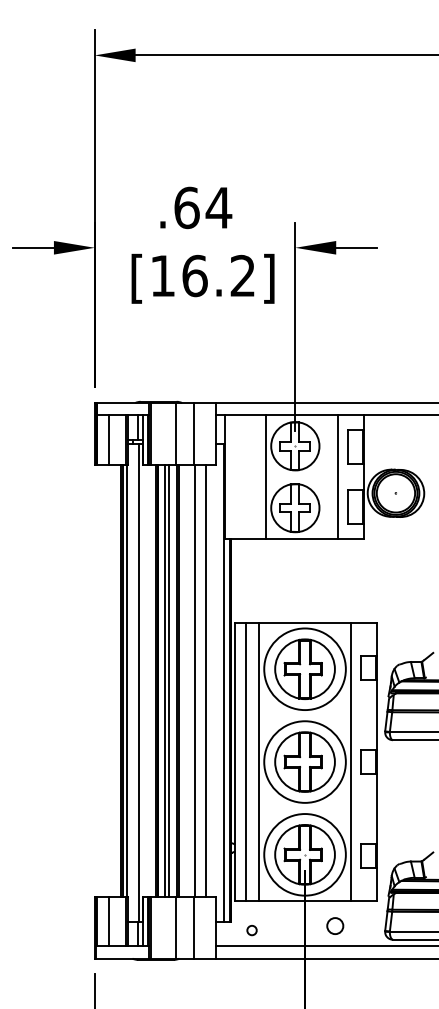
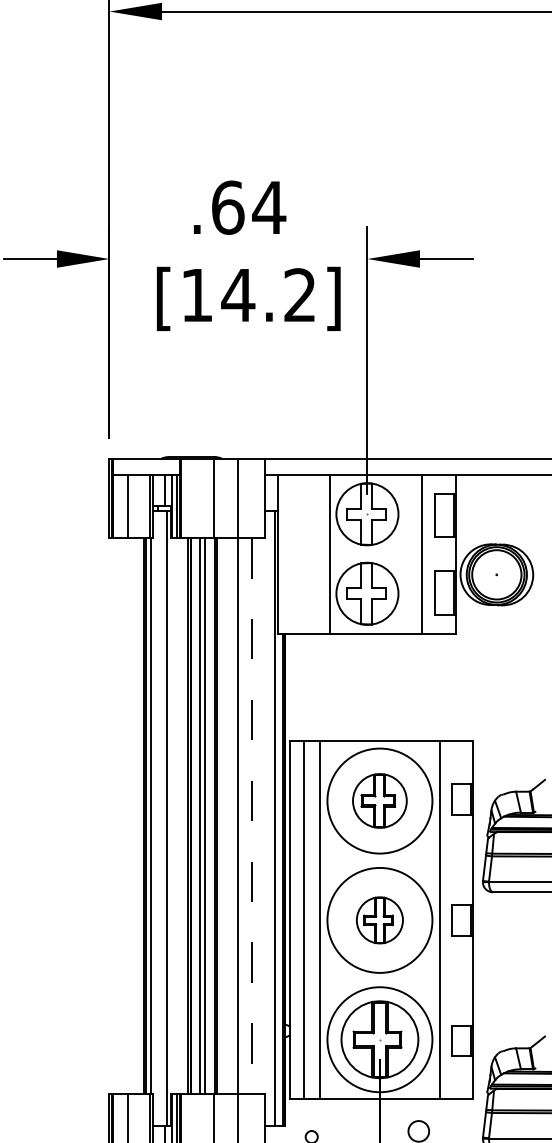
text: (194, 275) -> (237, 294), [16.2] -> [14.2]
part: (304, 668) -> (379, 800), size x0.7
line: (205, 680) -> (251, 815), solid -> dashed
part: (304, 761) -> (379, 919), size x0.6

